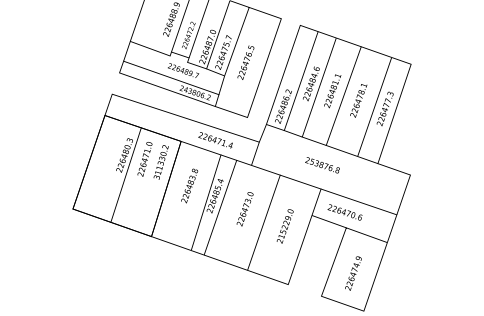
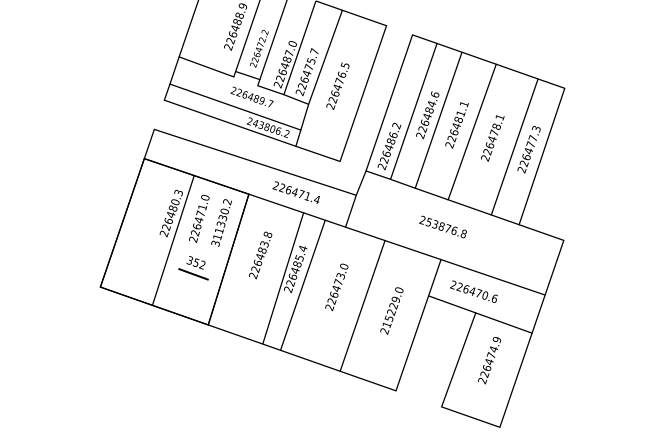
part: (140, 195) -> (193, 268), added
text: (353, 273) -> (489, 360), moved

